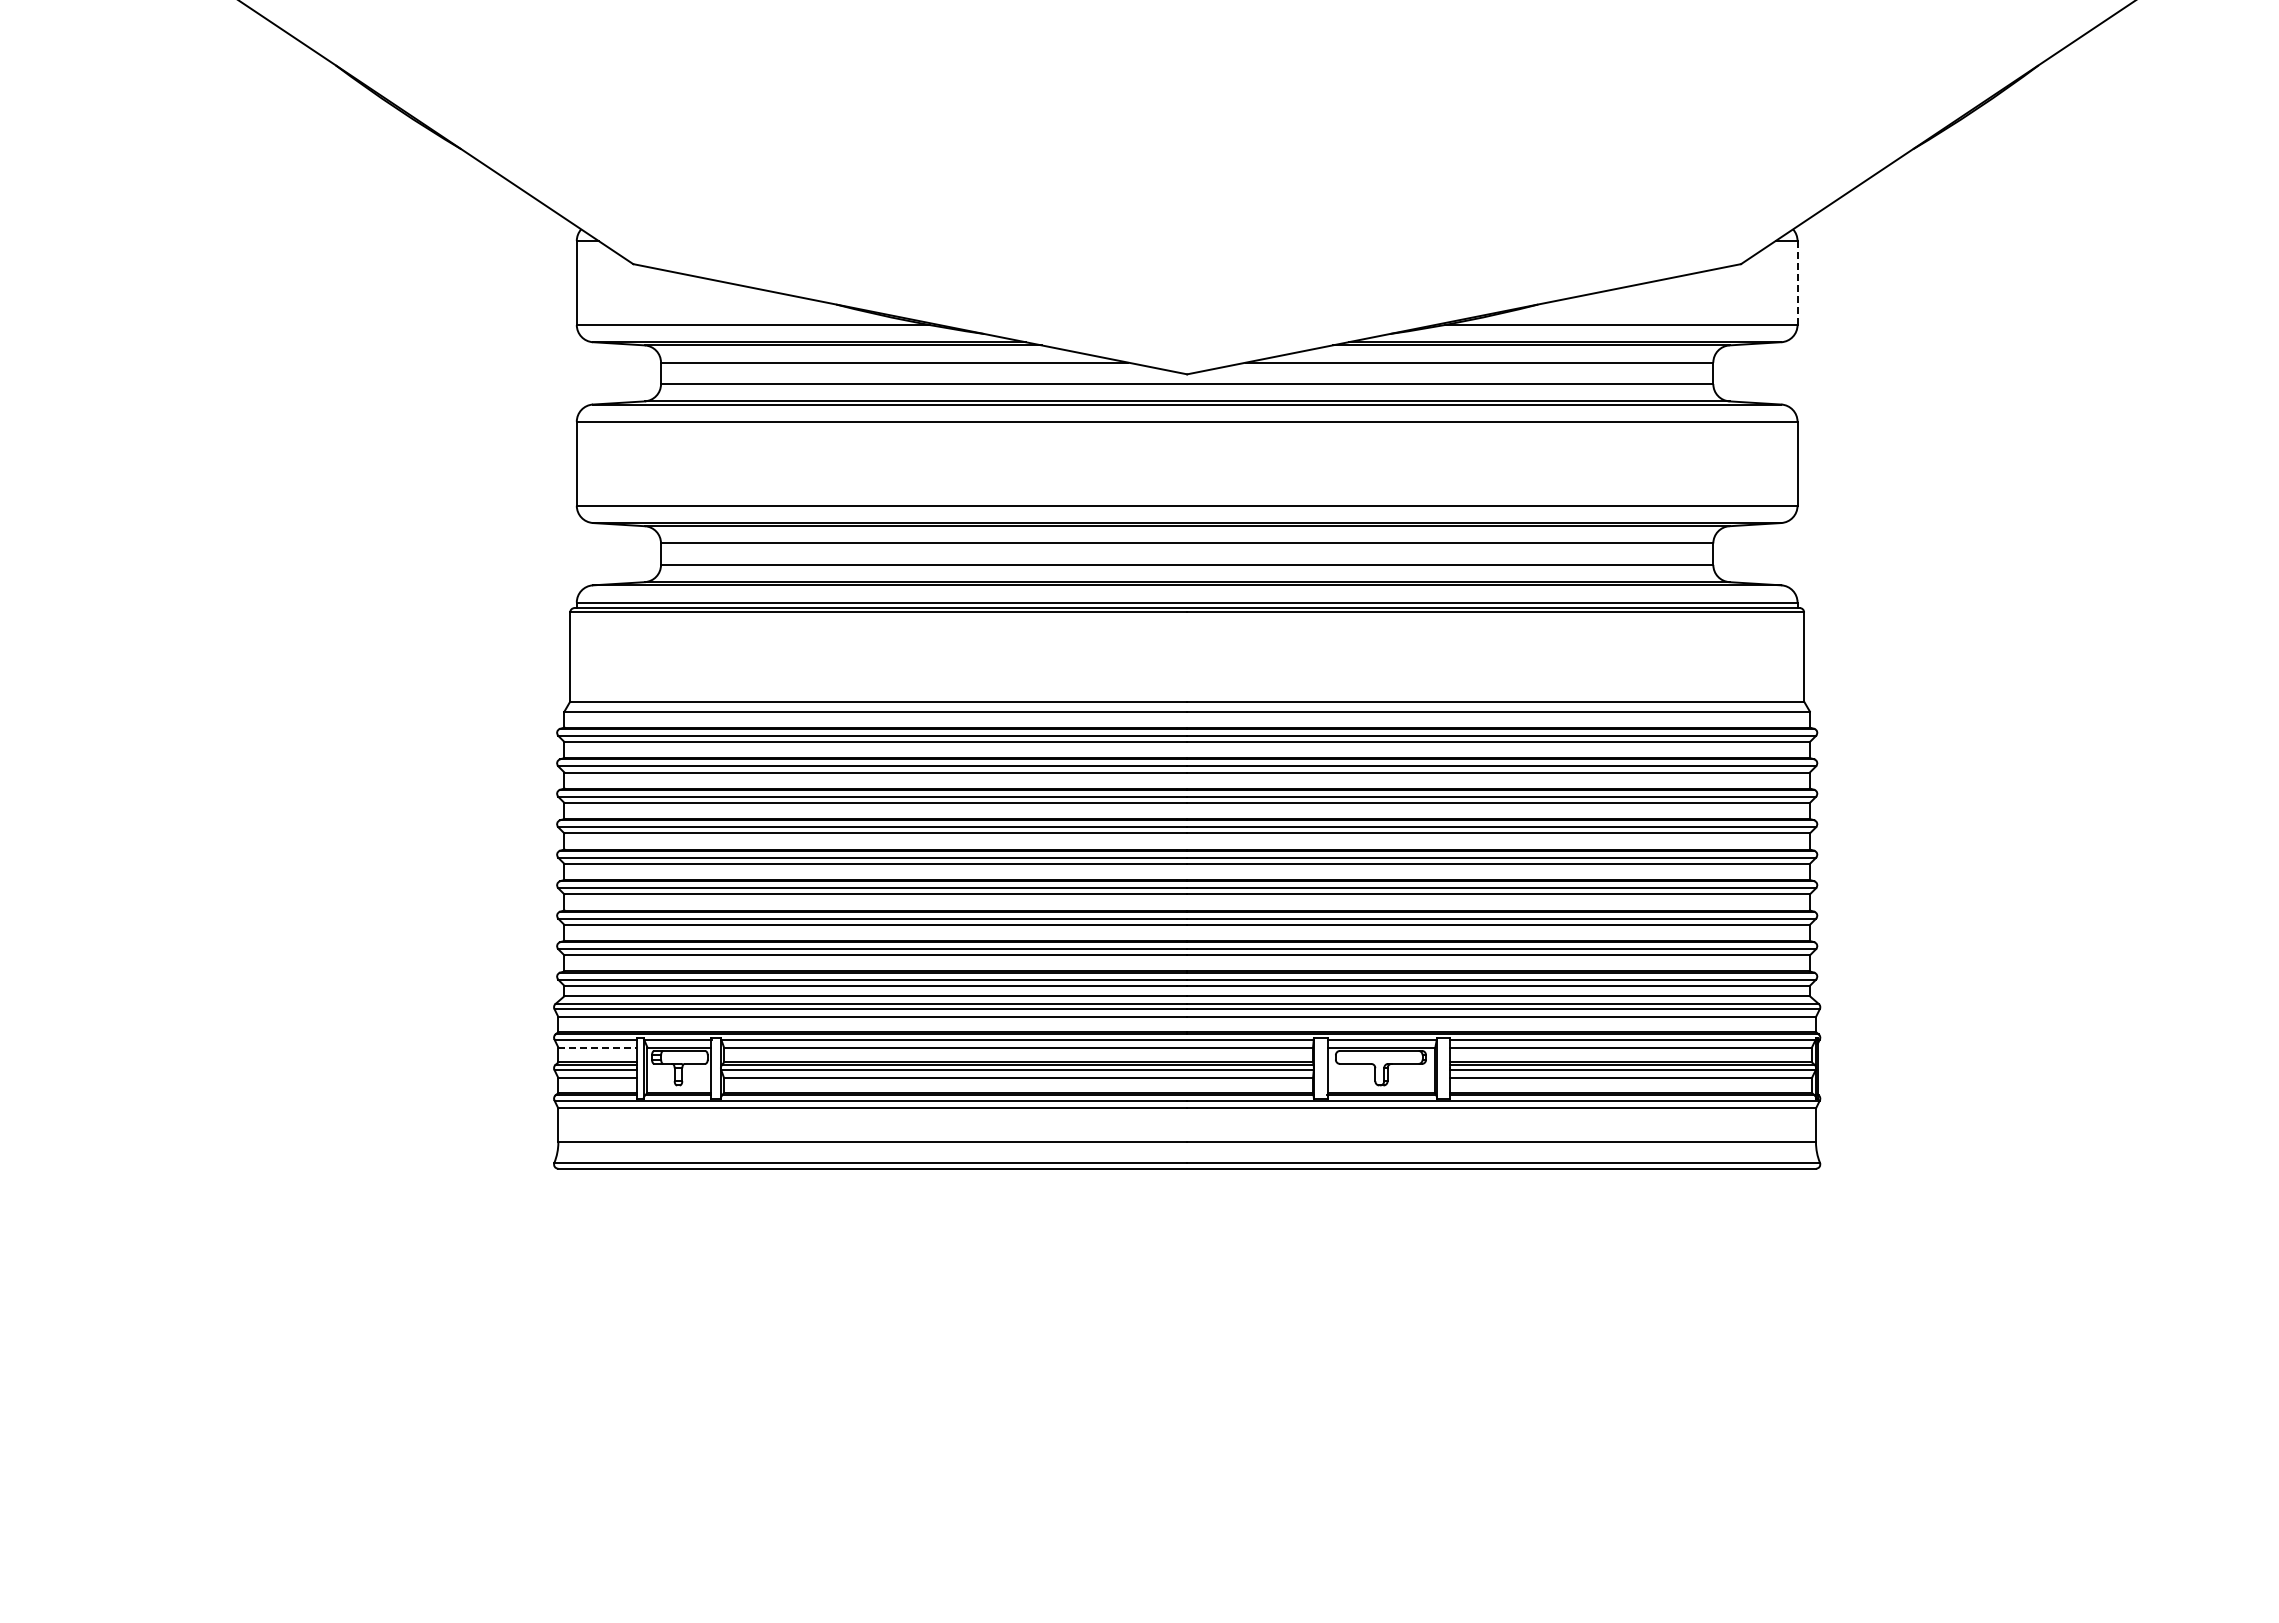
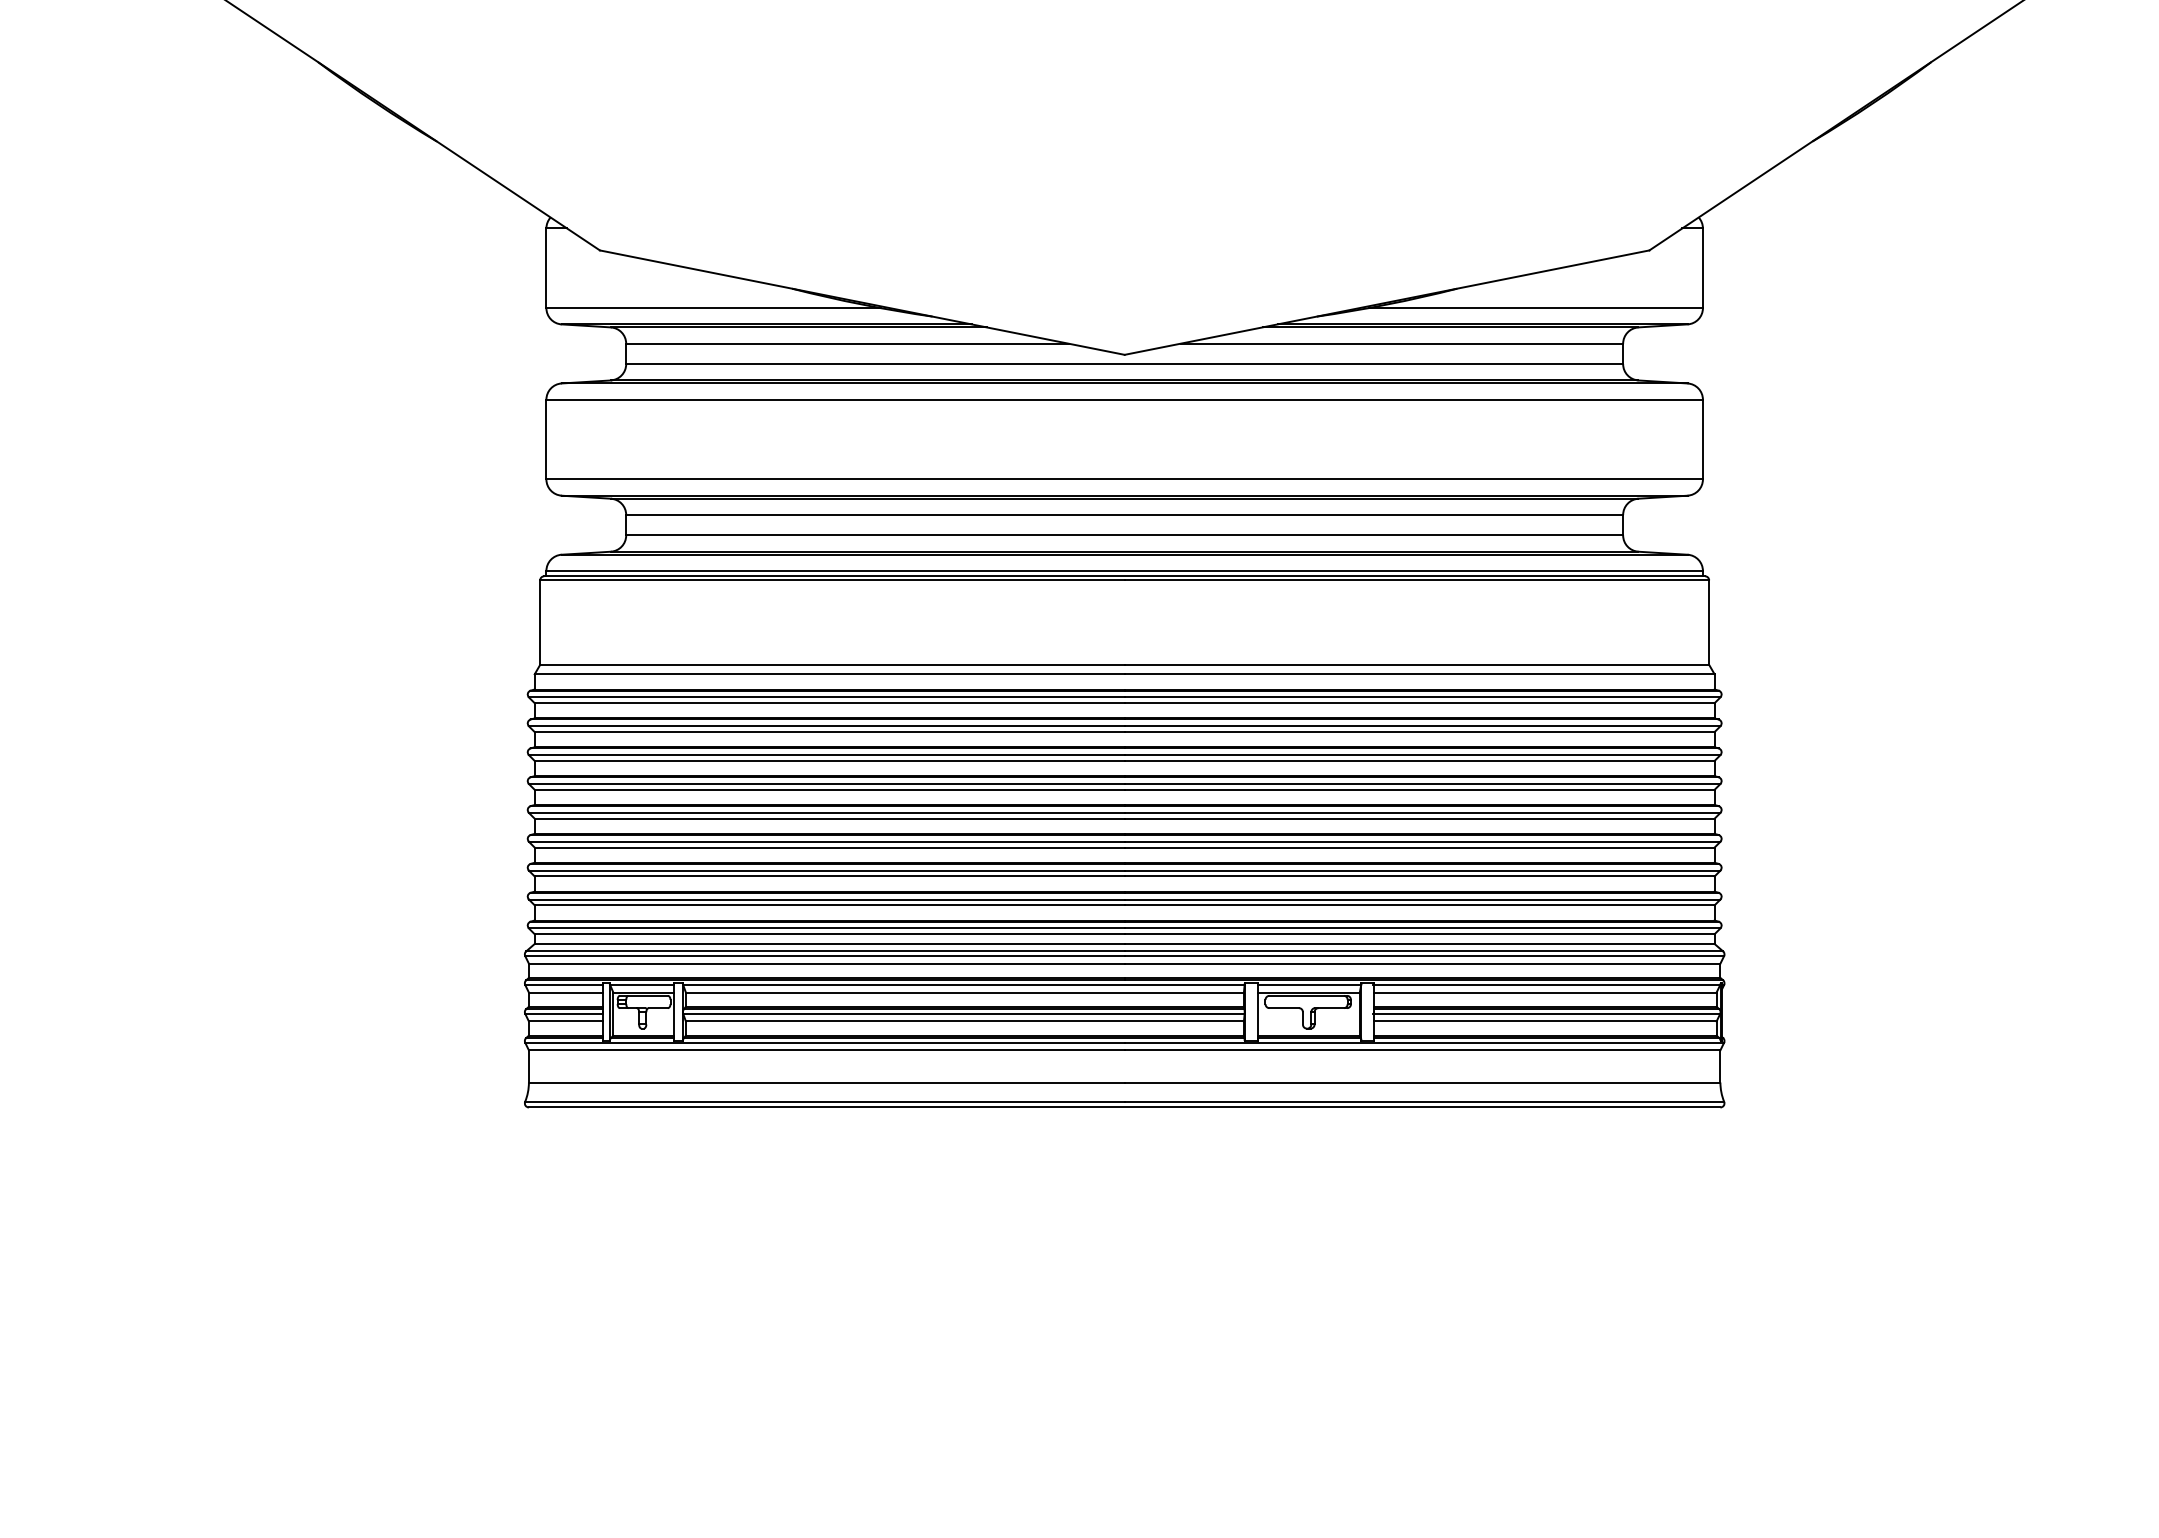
line: (1797, 282) -> (1702, 267), dashed -> solid
line: (597, 1047) -> (566, 992), dashed -> solid

